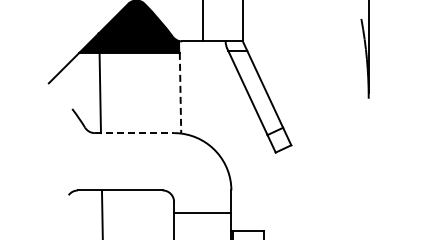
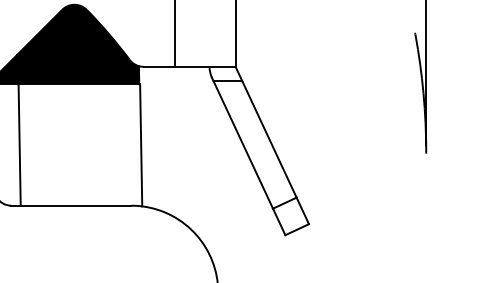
line: (180, 93) -> (141, 145), dashed -> solid
line: (134, 133) -> (71, 206), dashed -> solid

